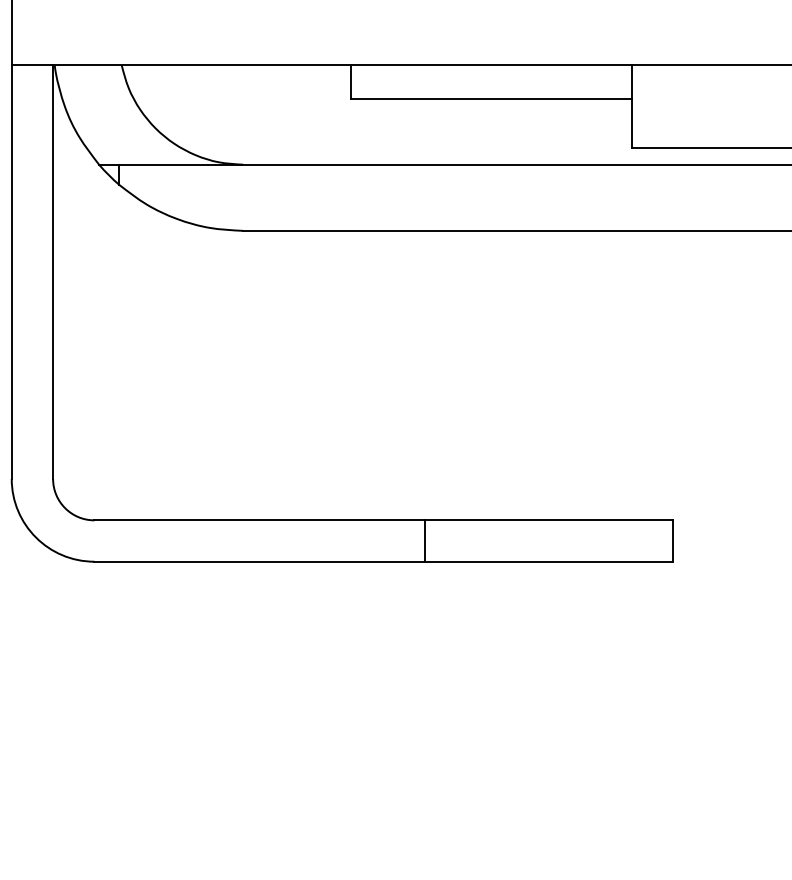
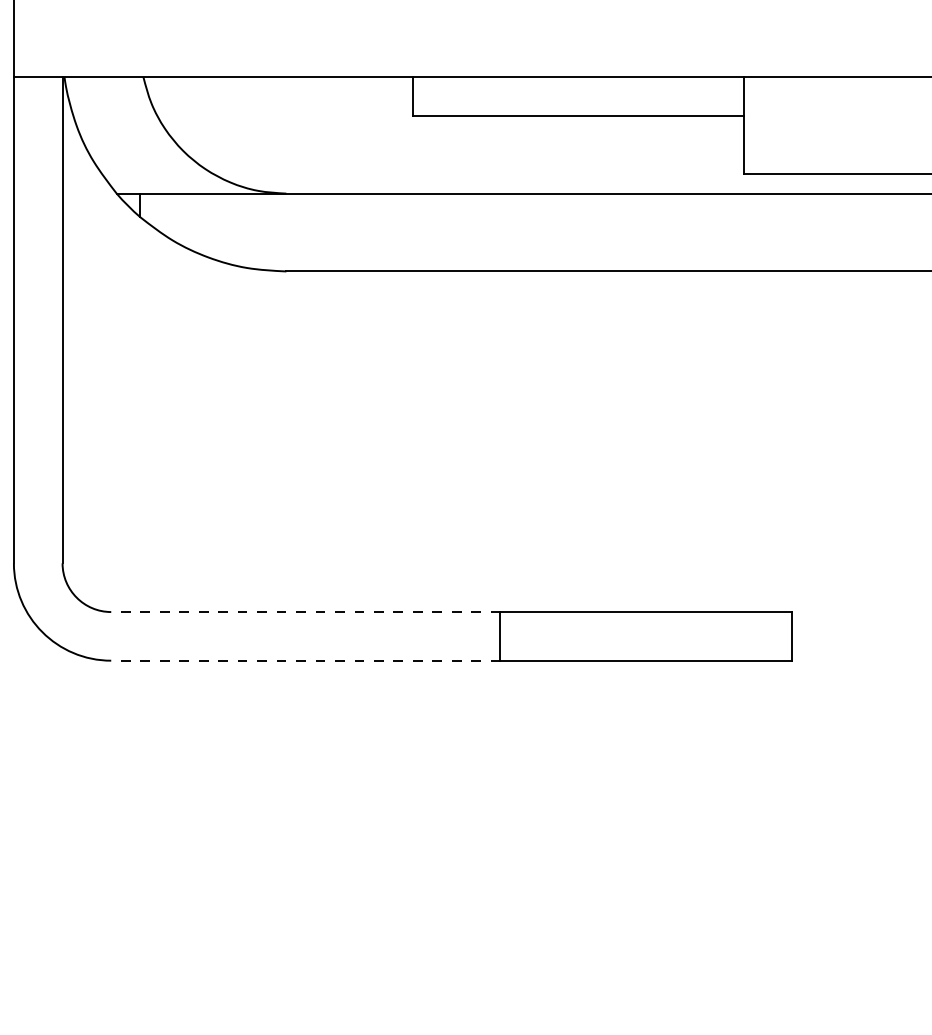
line: (259, 520) -> (305, 612), solid -> dashed
line: (259, 561) -> (305, 660), solid -> dashed

